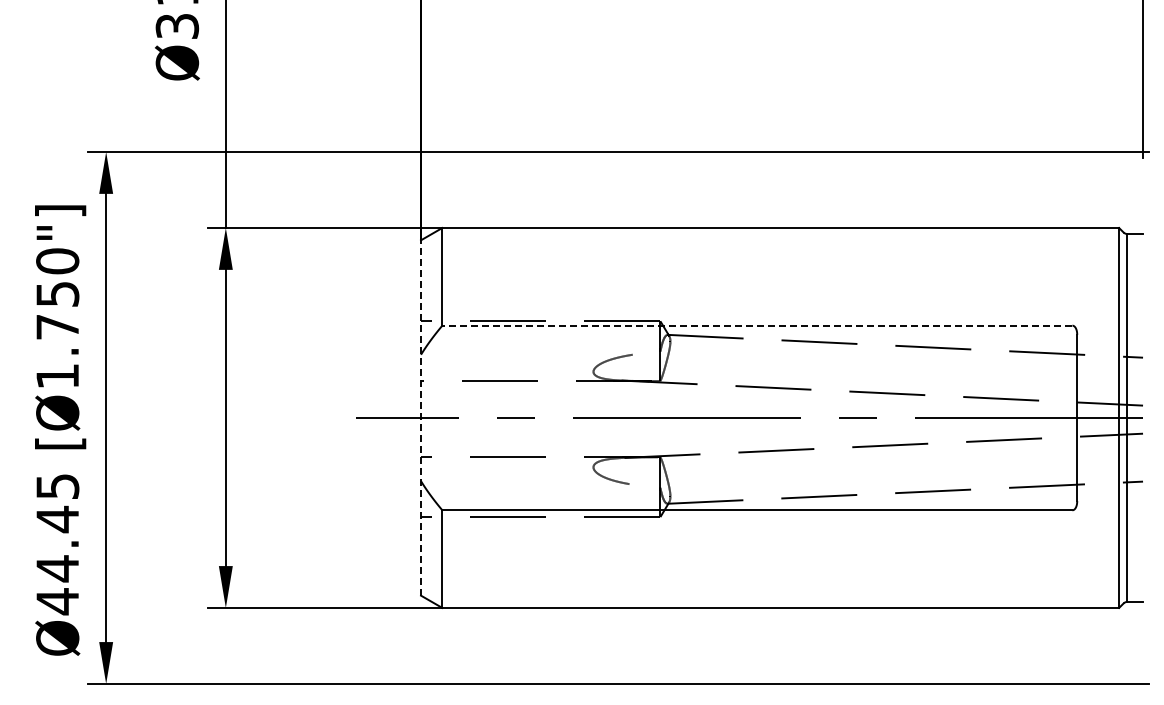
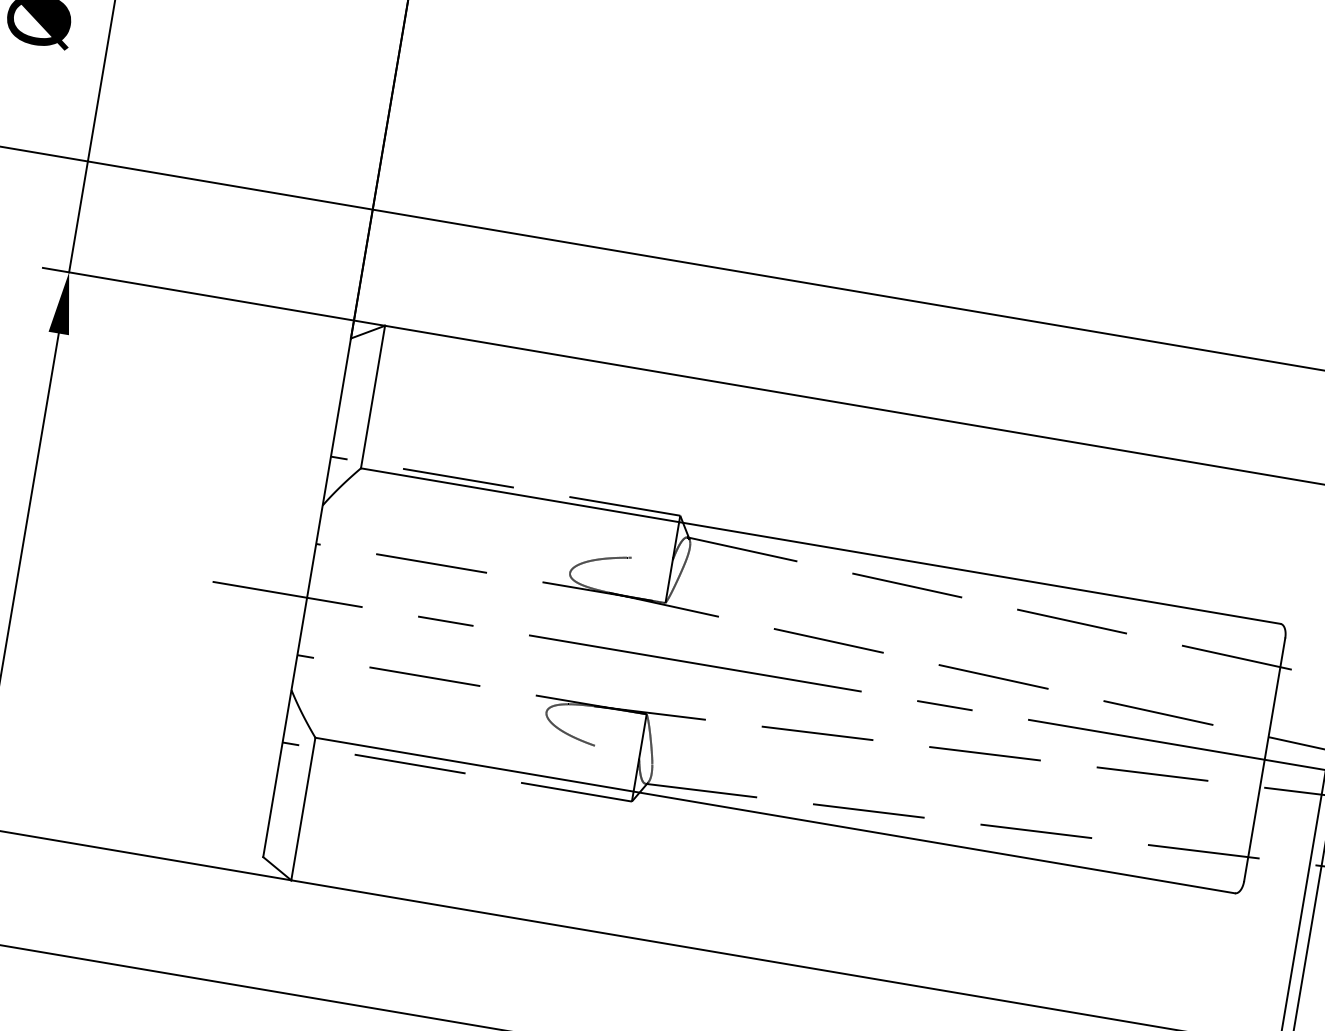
line: (756, 325) -> (819, 545), dashed -> solid
line: (421, 417) -> (307, 597), dashed -> solid

